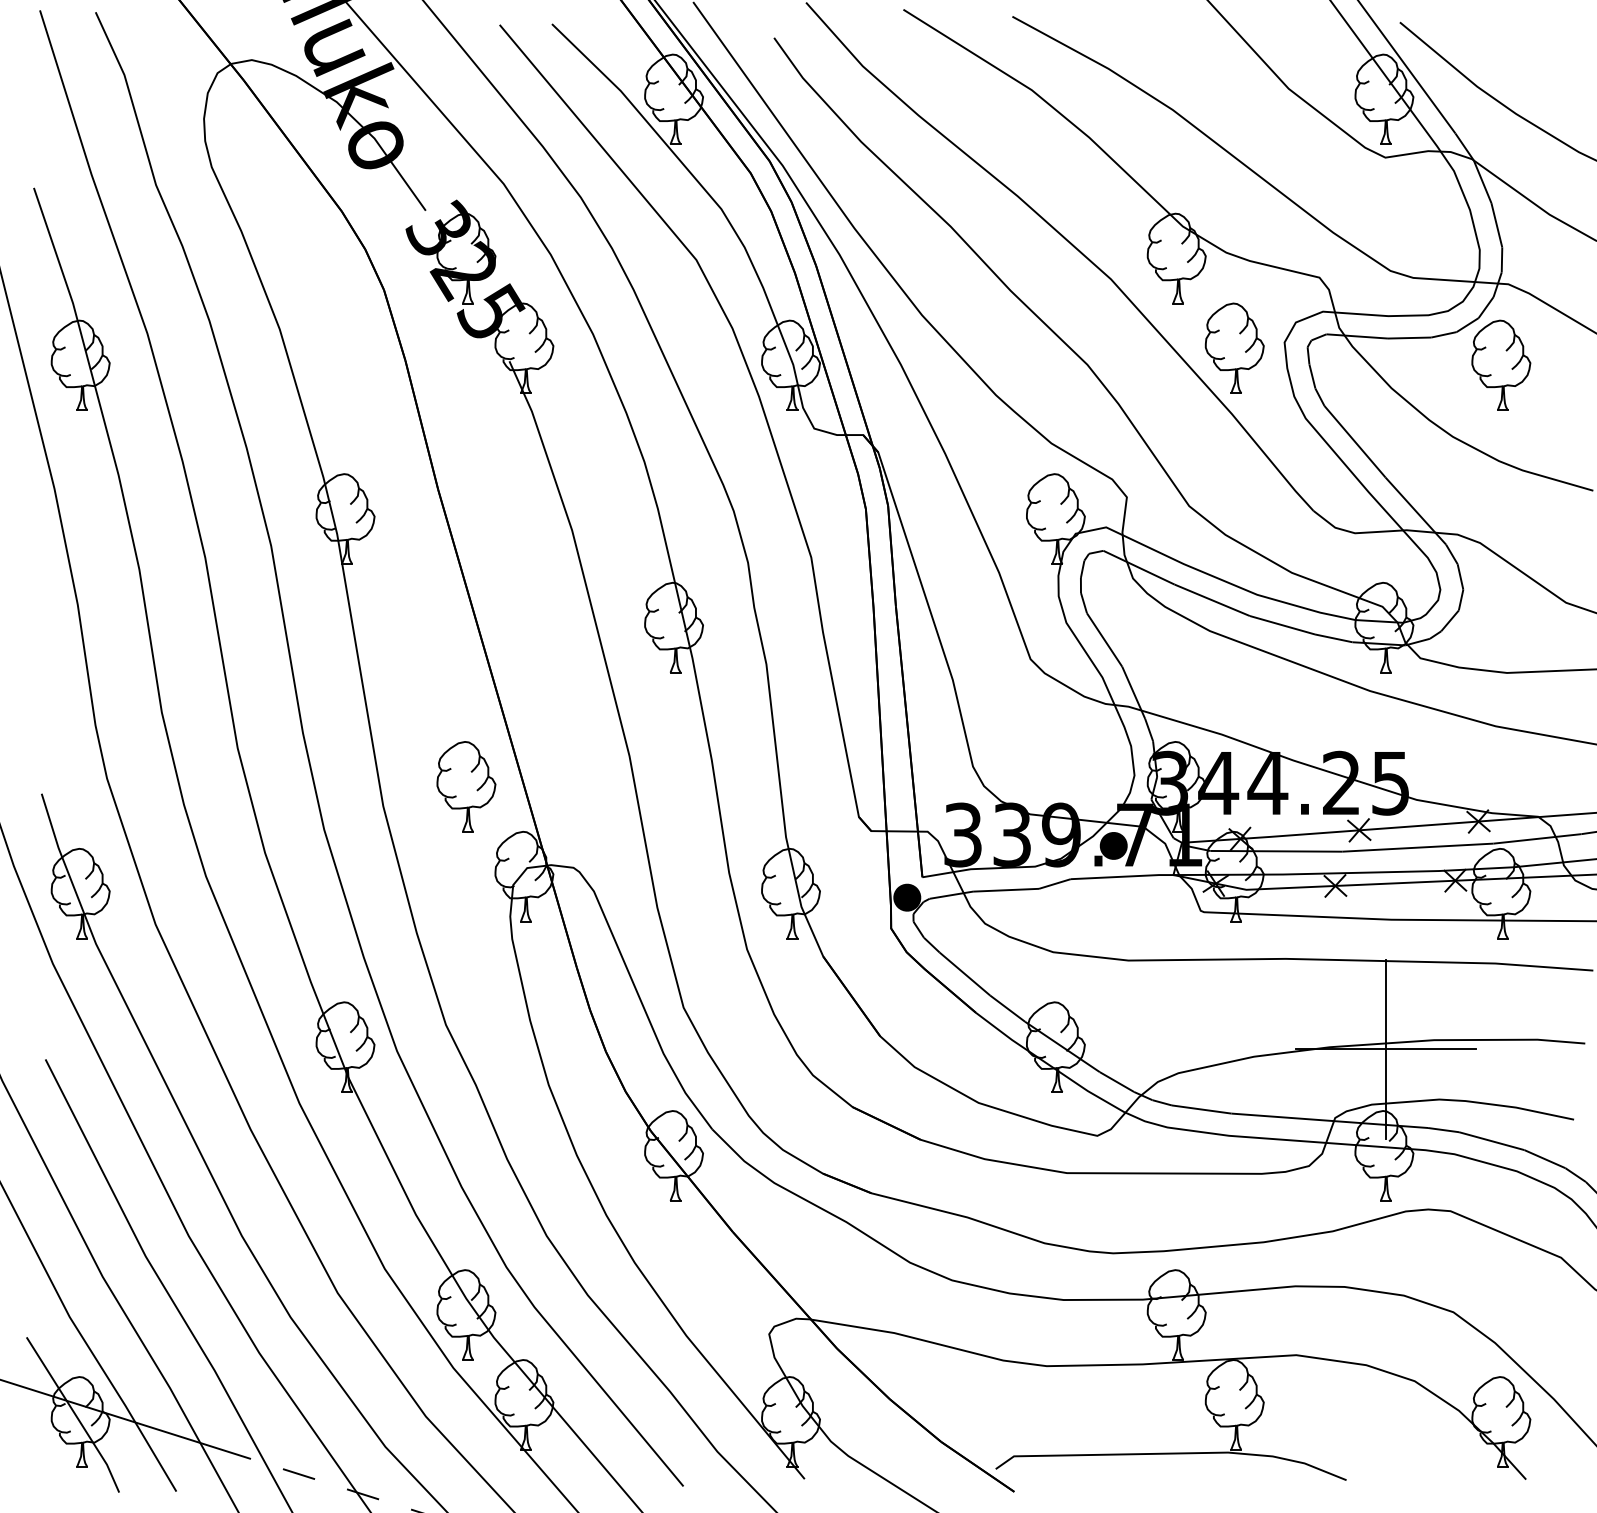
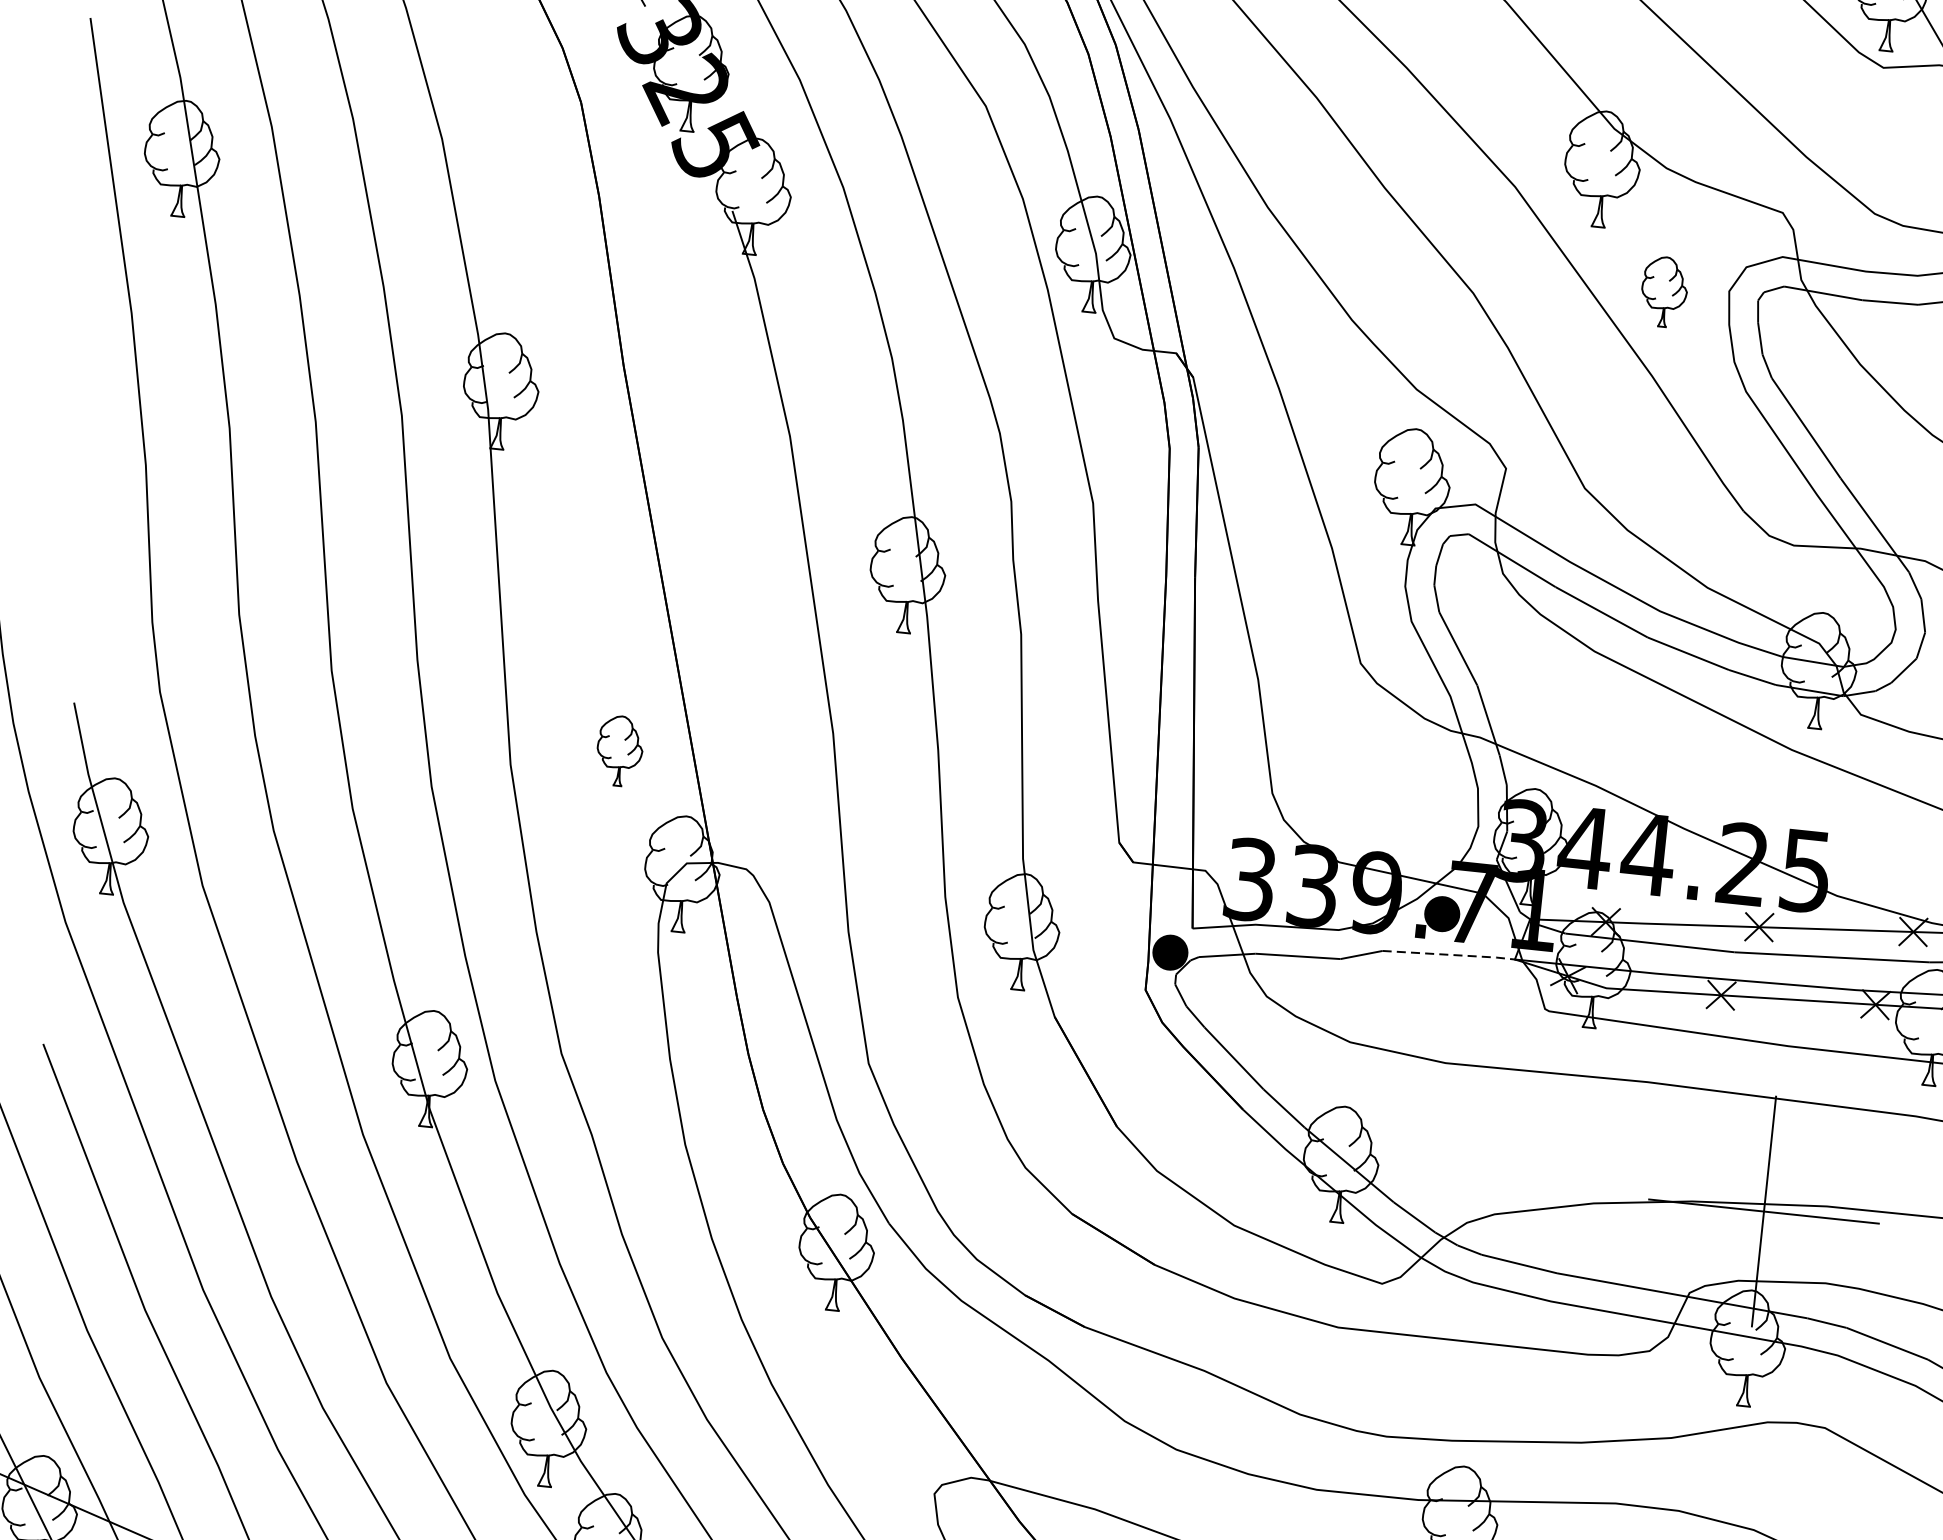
part: (1234, 347) -> (1664, 291), size x0.6
part: (466, 786) -> (619, 750), size x0.6
line: (1123, 876) -> (1450, 954), solid -> dashed

